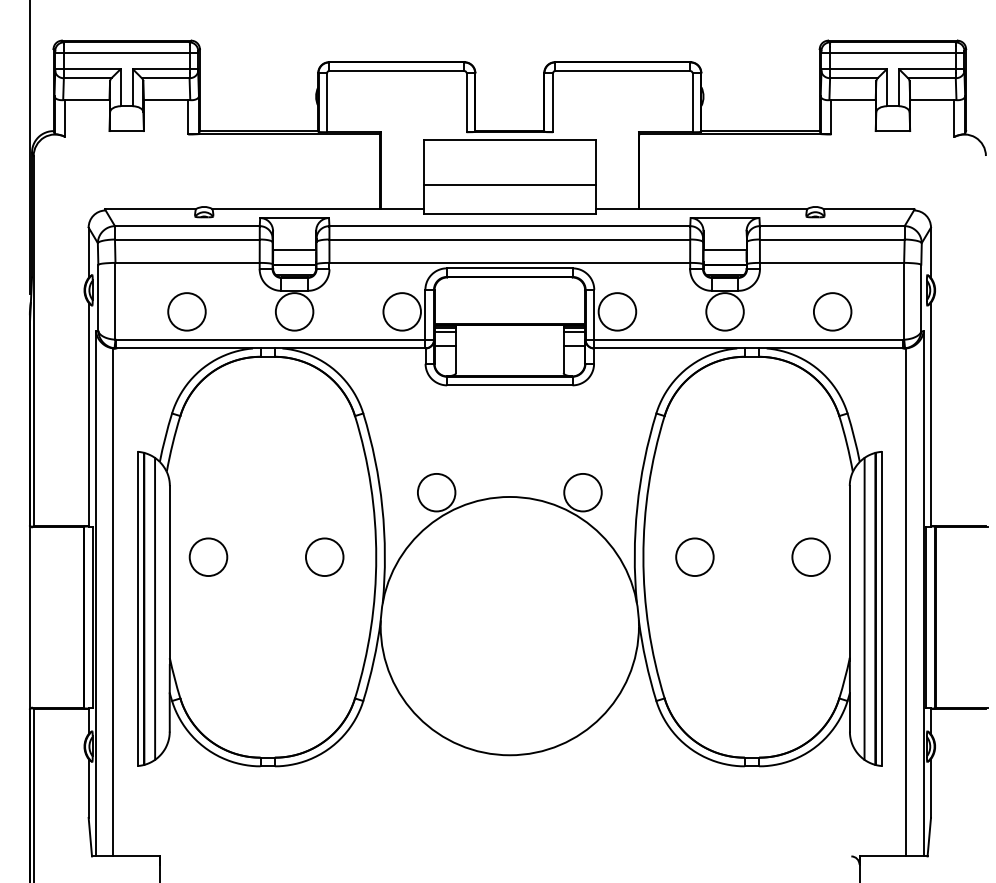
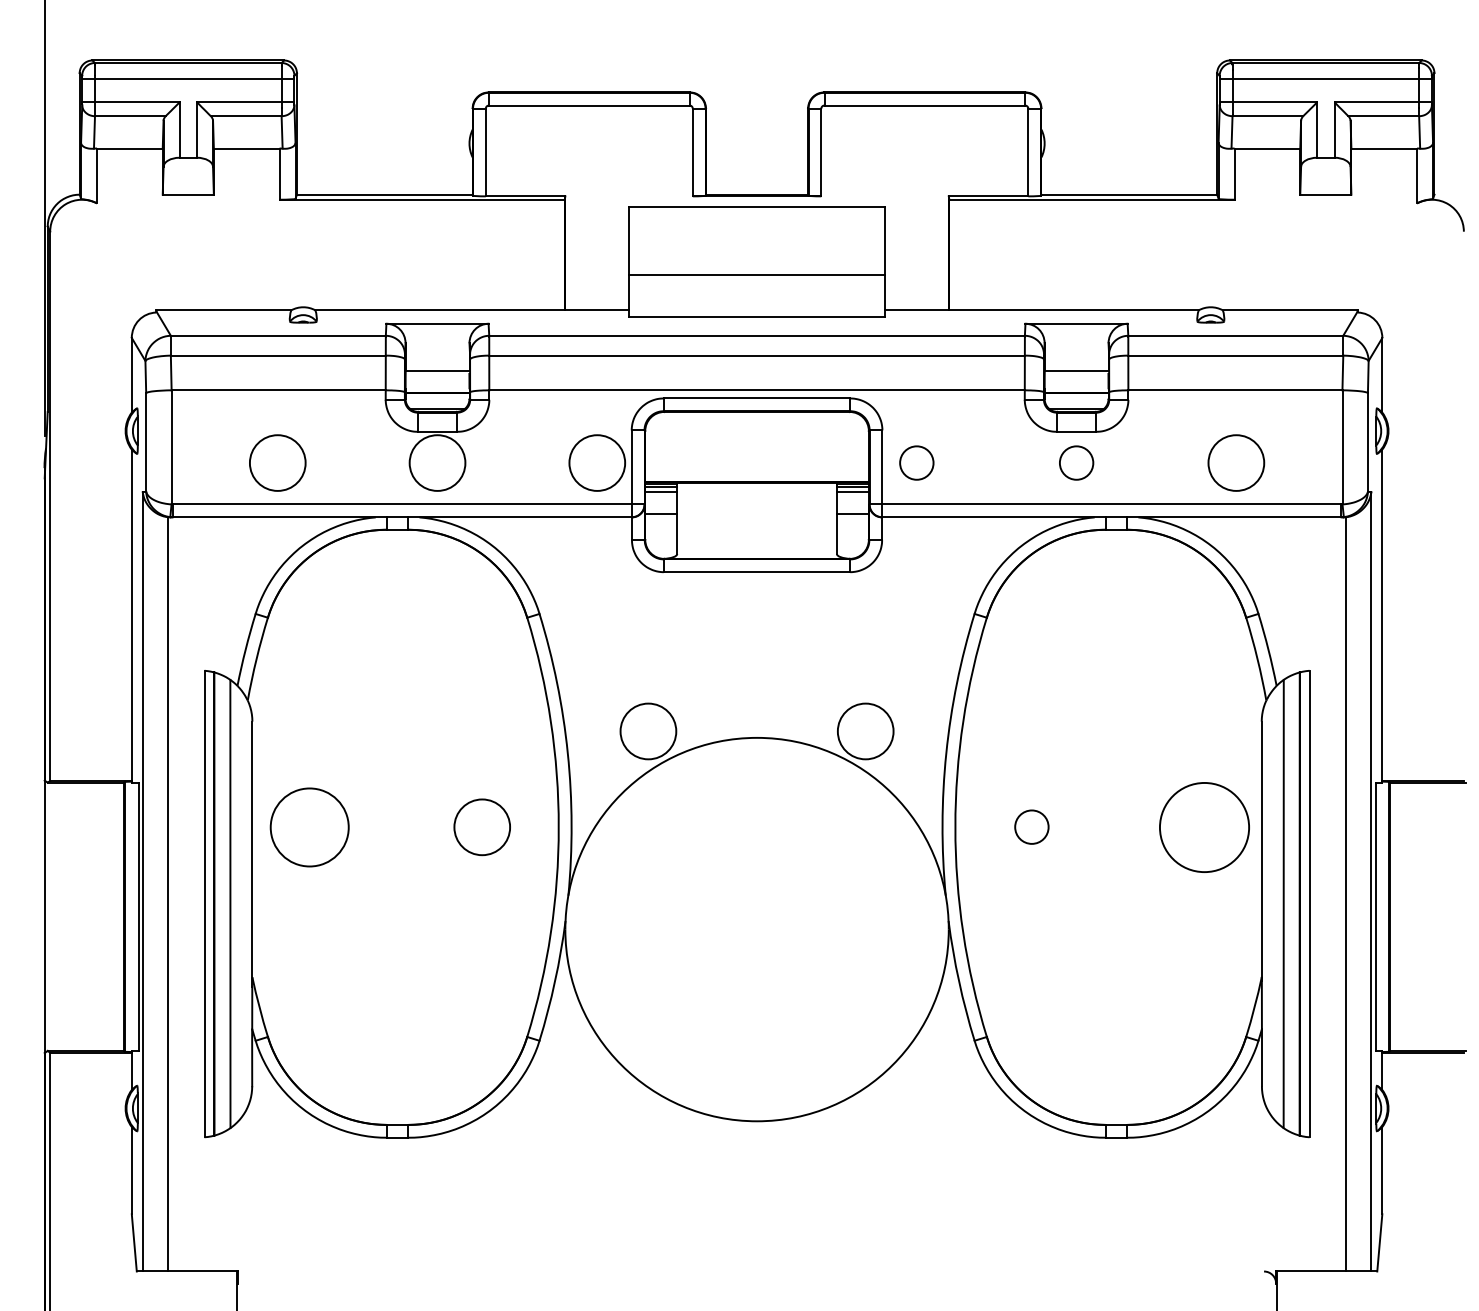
circle: (617, 311) -> (916, 462), size x0.6
circle: (724, 311) -> (1075, 462), size x0.6
circle: (208, 556) -> (309, 826), size x1.4
circle: (694, 556) -> (1031, 826), size x0.6
circle: (810, 556) -> (1203, 826), size x1.6

